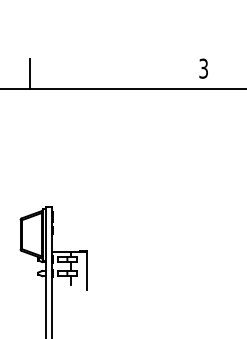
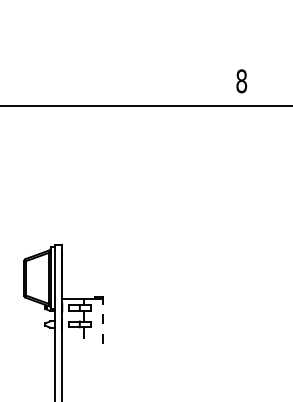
text: (203, 68) -> (241, 81), 3 -> 8
line: (30, 73) -> (35, 87), removed
line: (86, 270) -> (102, 321), solid -> dashed

